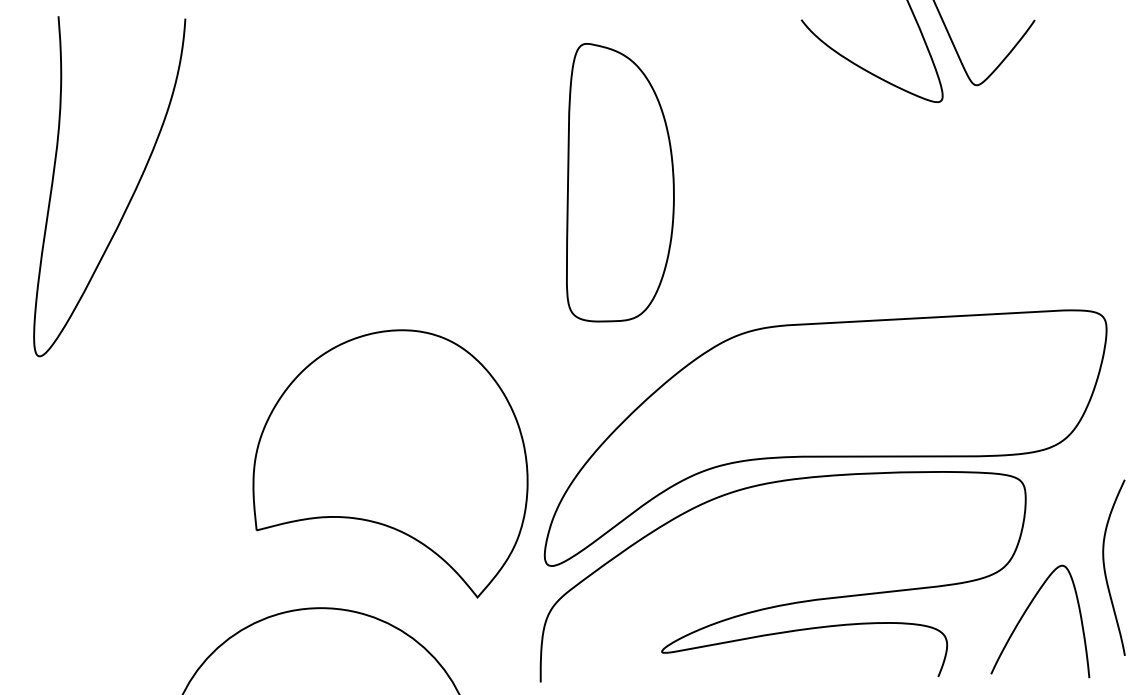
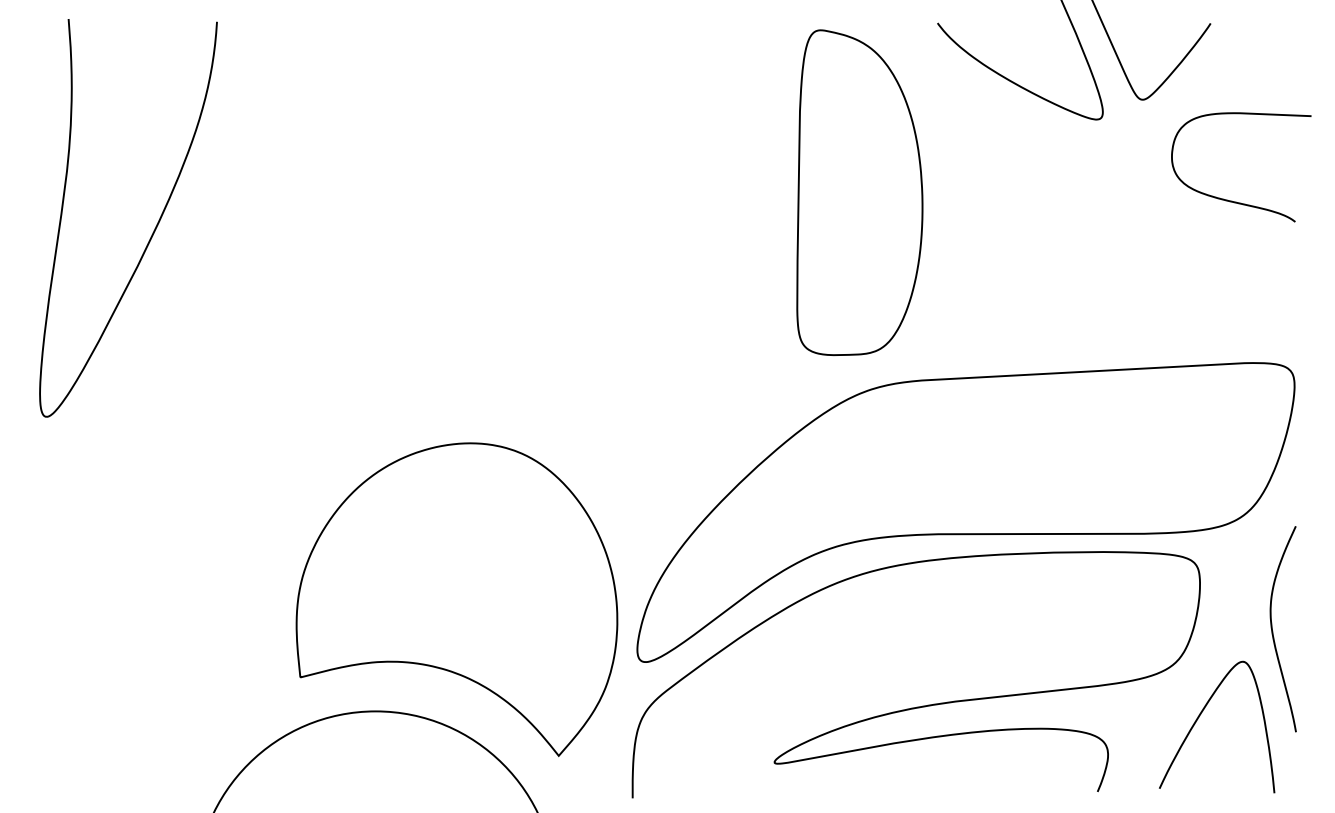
curve: (1053, 171) -> (1232, 200), added
part: (620, 182) -> (859, 192), moved
part: (390, 463) -> (456, 599), moved
curve: (1105, 569) -> (1273, 631), moved

